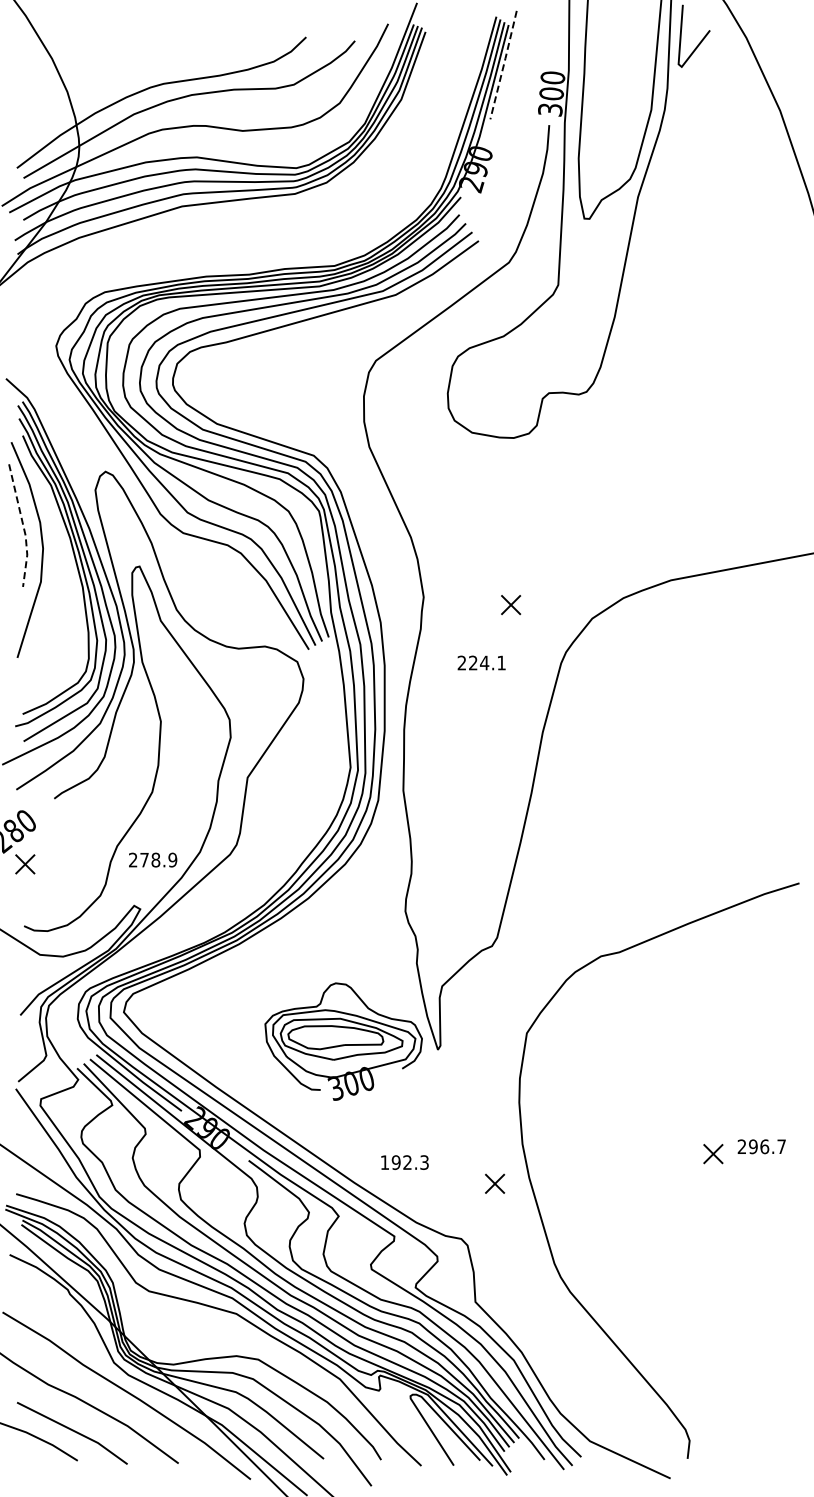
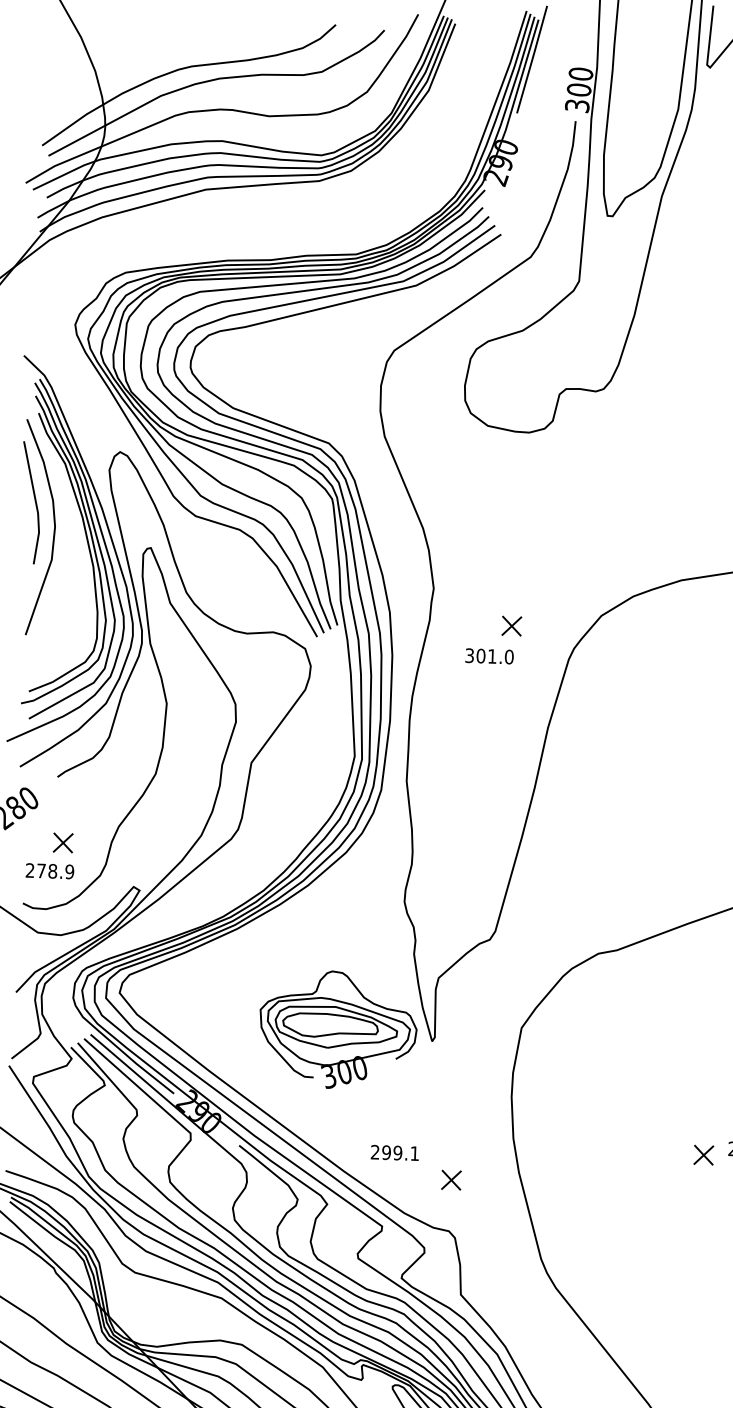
line: (503, 64) -> (532, 58), dashed -> solid
line: (23, 527) -> (36, 504), dashed -> solid
part: (511, 605) -> (512, 626), moved
text: (481, 662) -> (489, 655), 224.1 -> 301.0
text: (153, 859) -> (50, 870), moved
part: (25, 864) -> (63, 843), moved
text: (404, 1162) -> (394, 1152), 192.3 -> 299.1
part: (495, 1183) -> (451, 1179), moved

